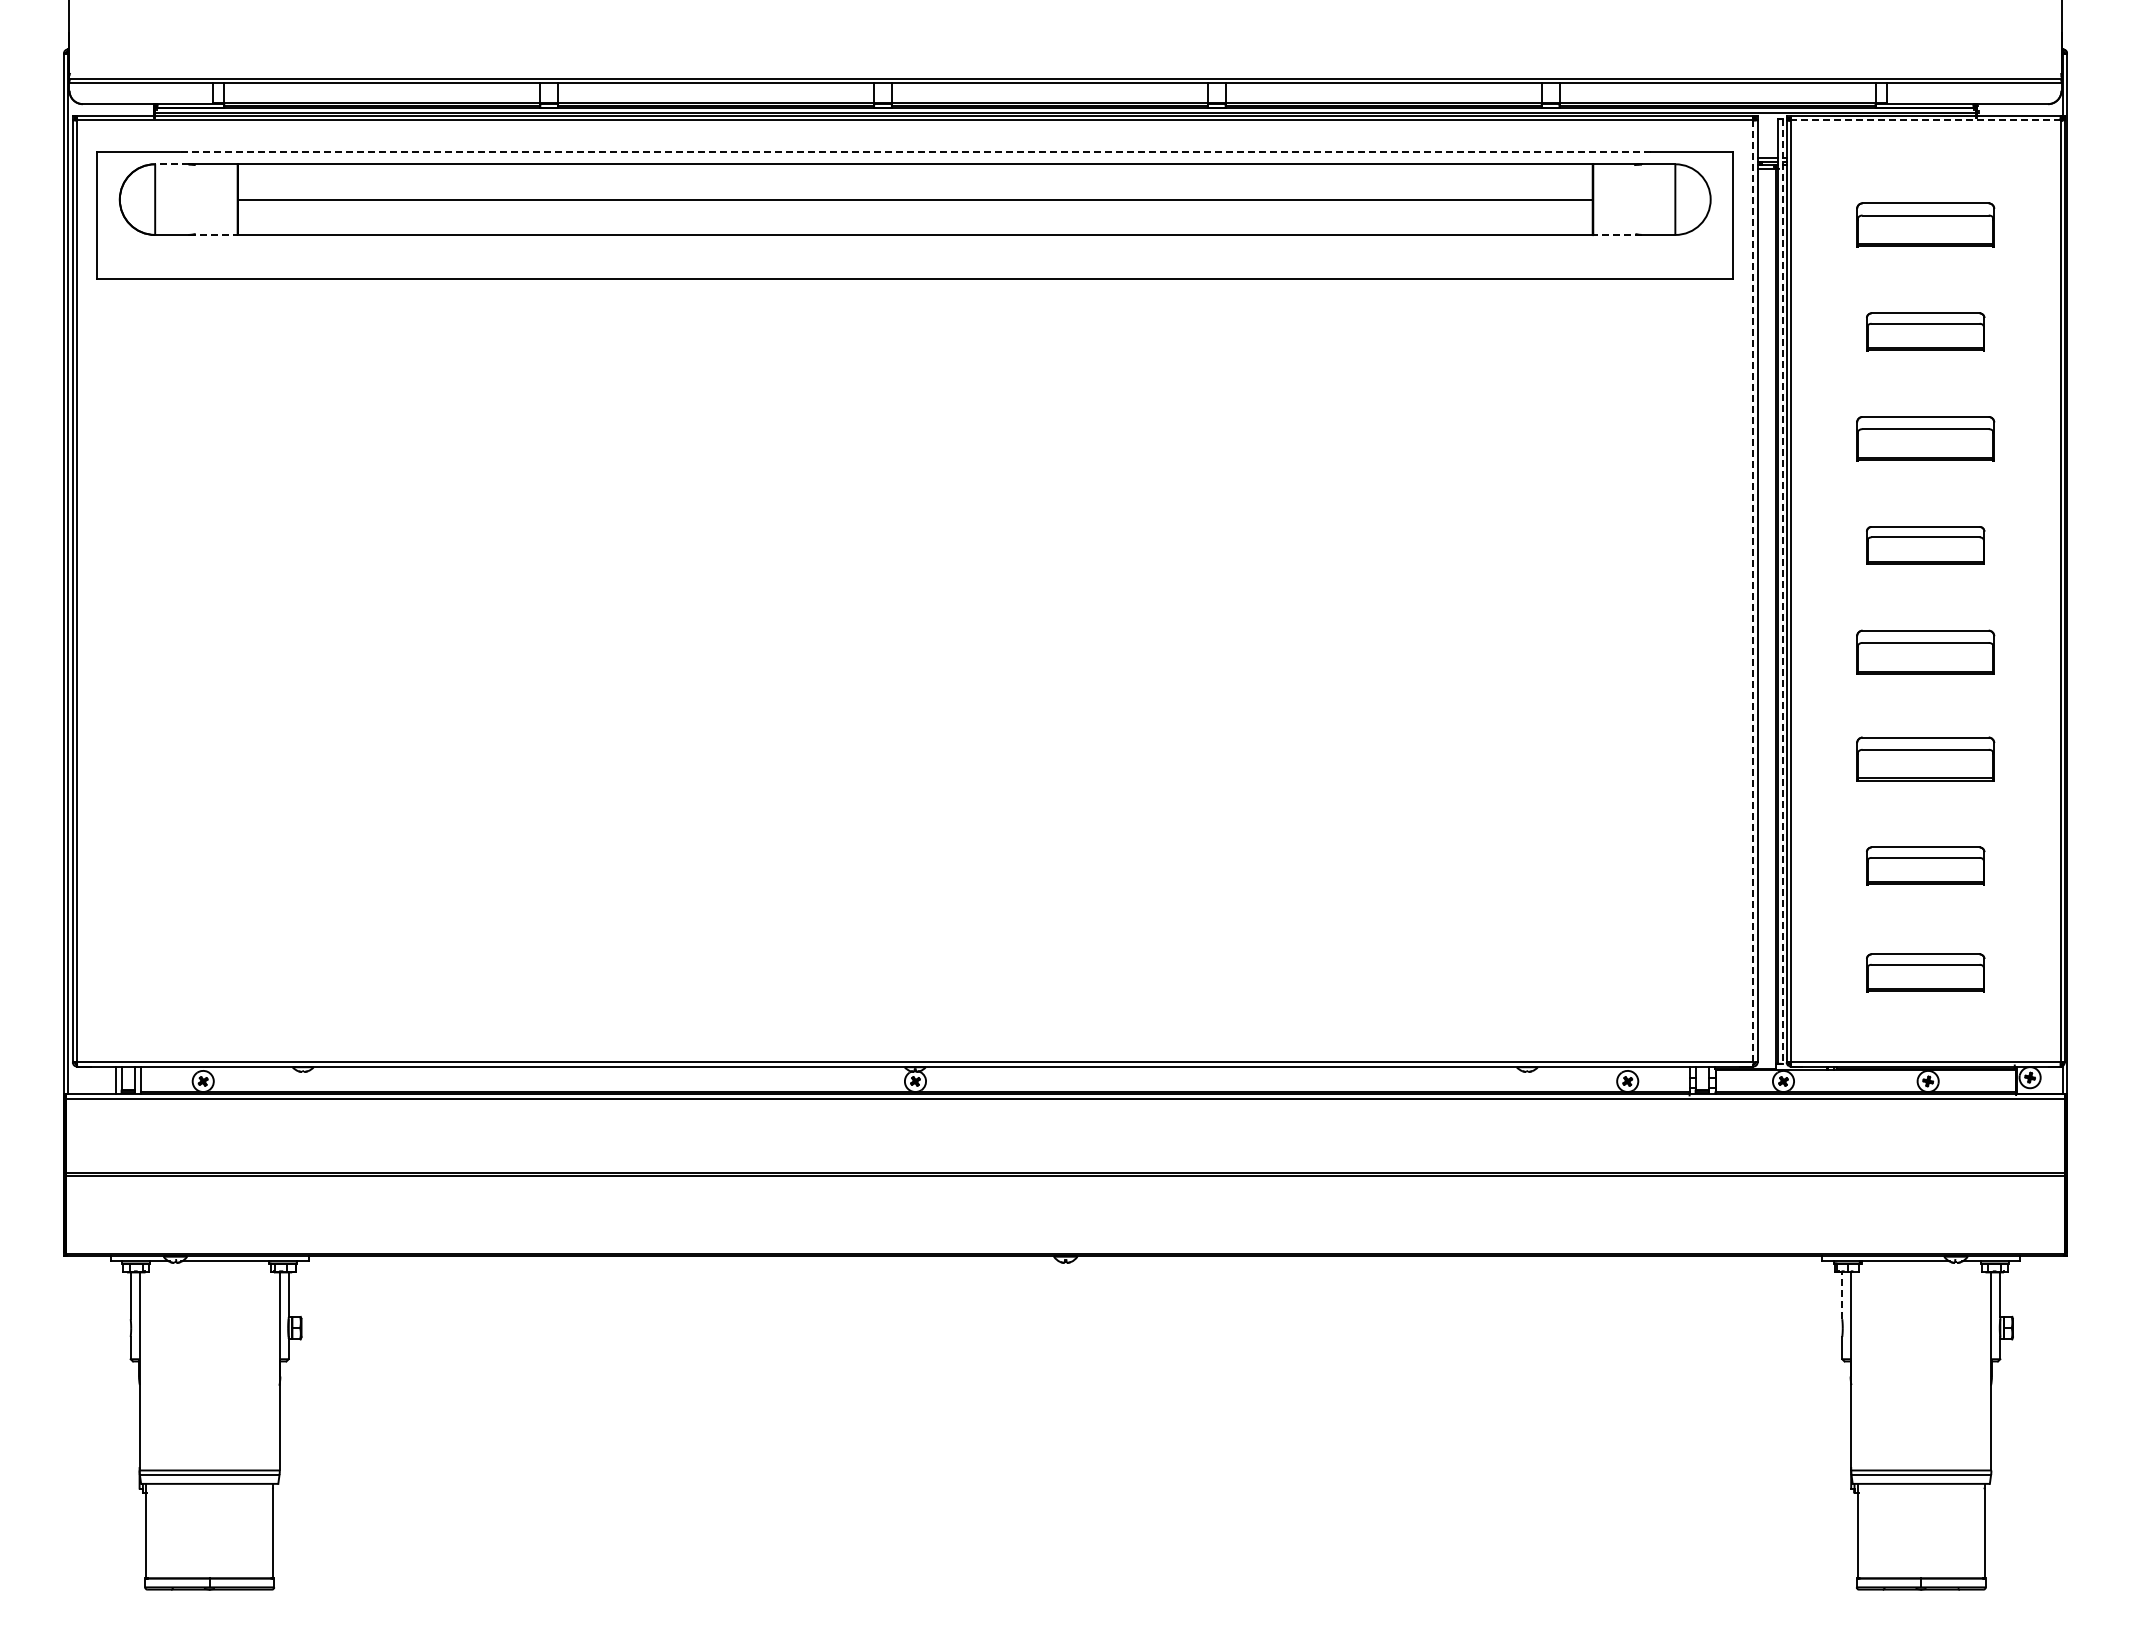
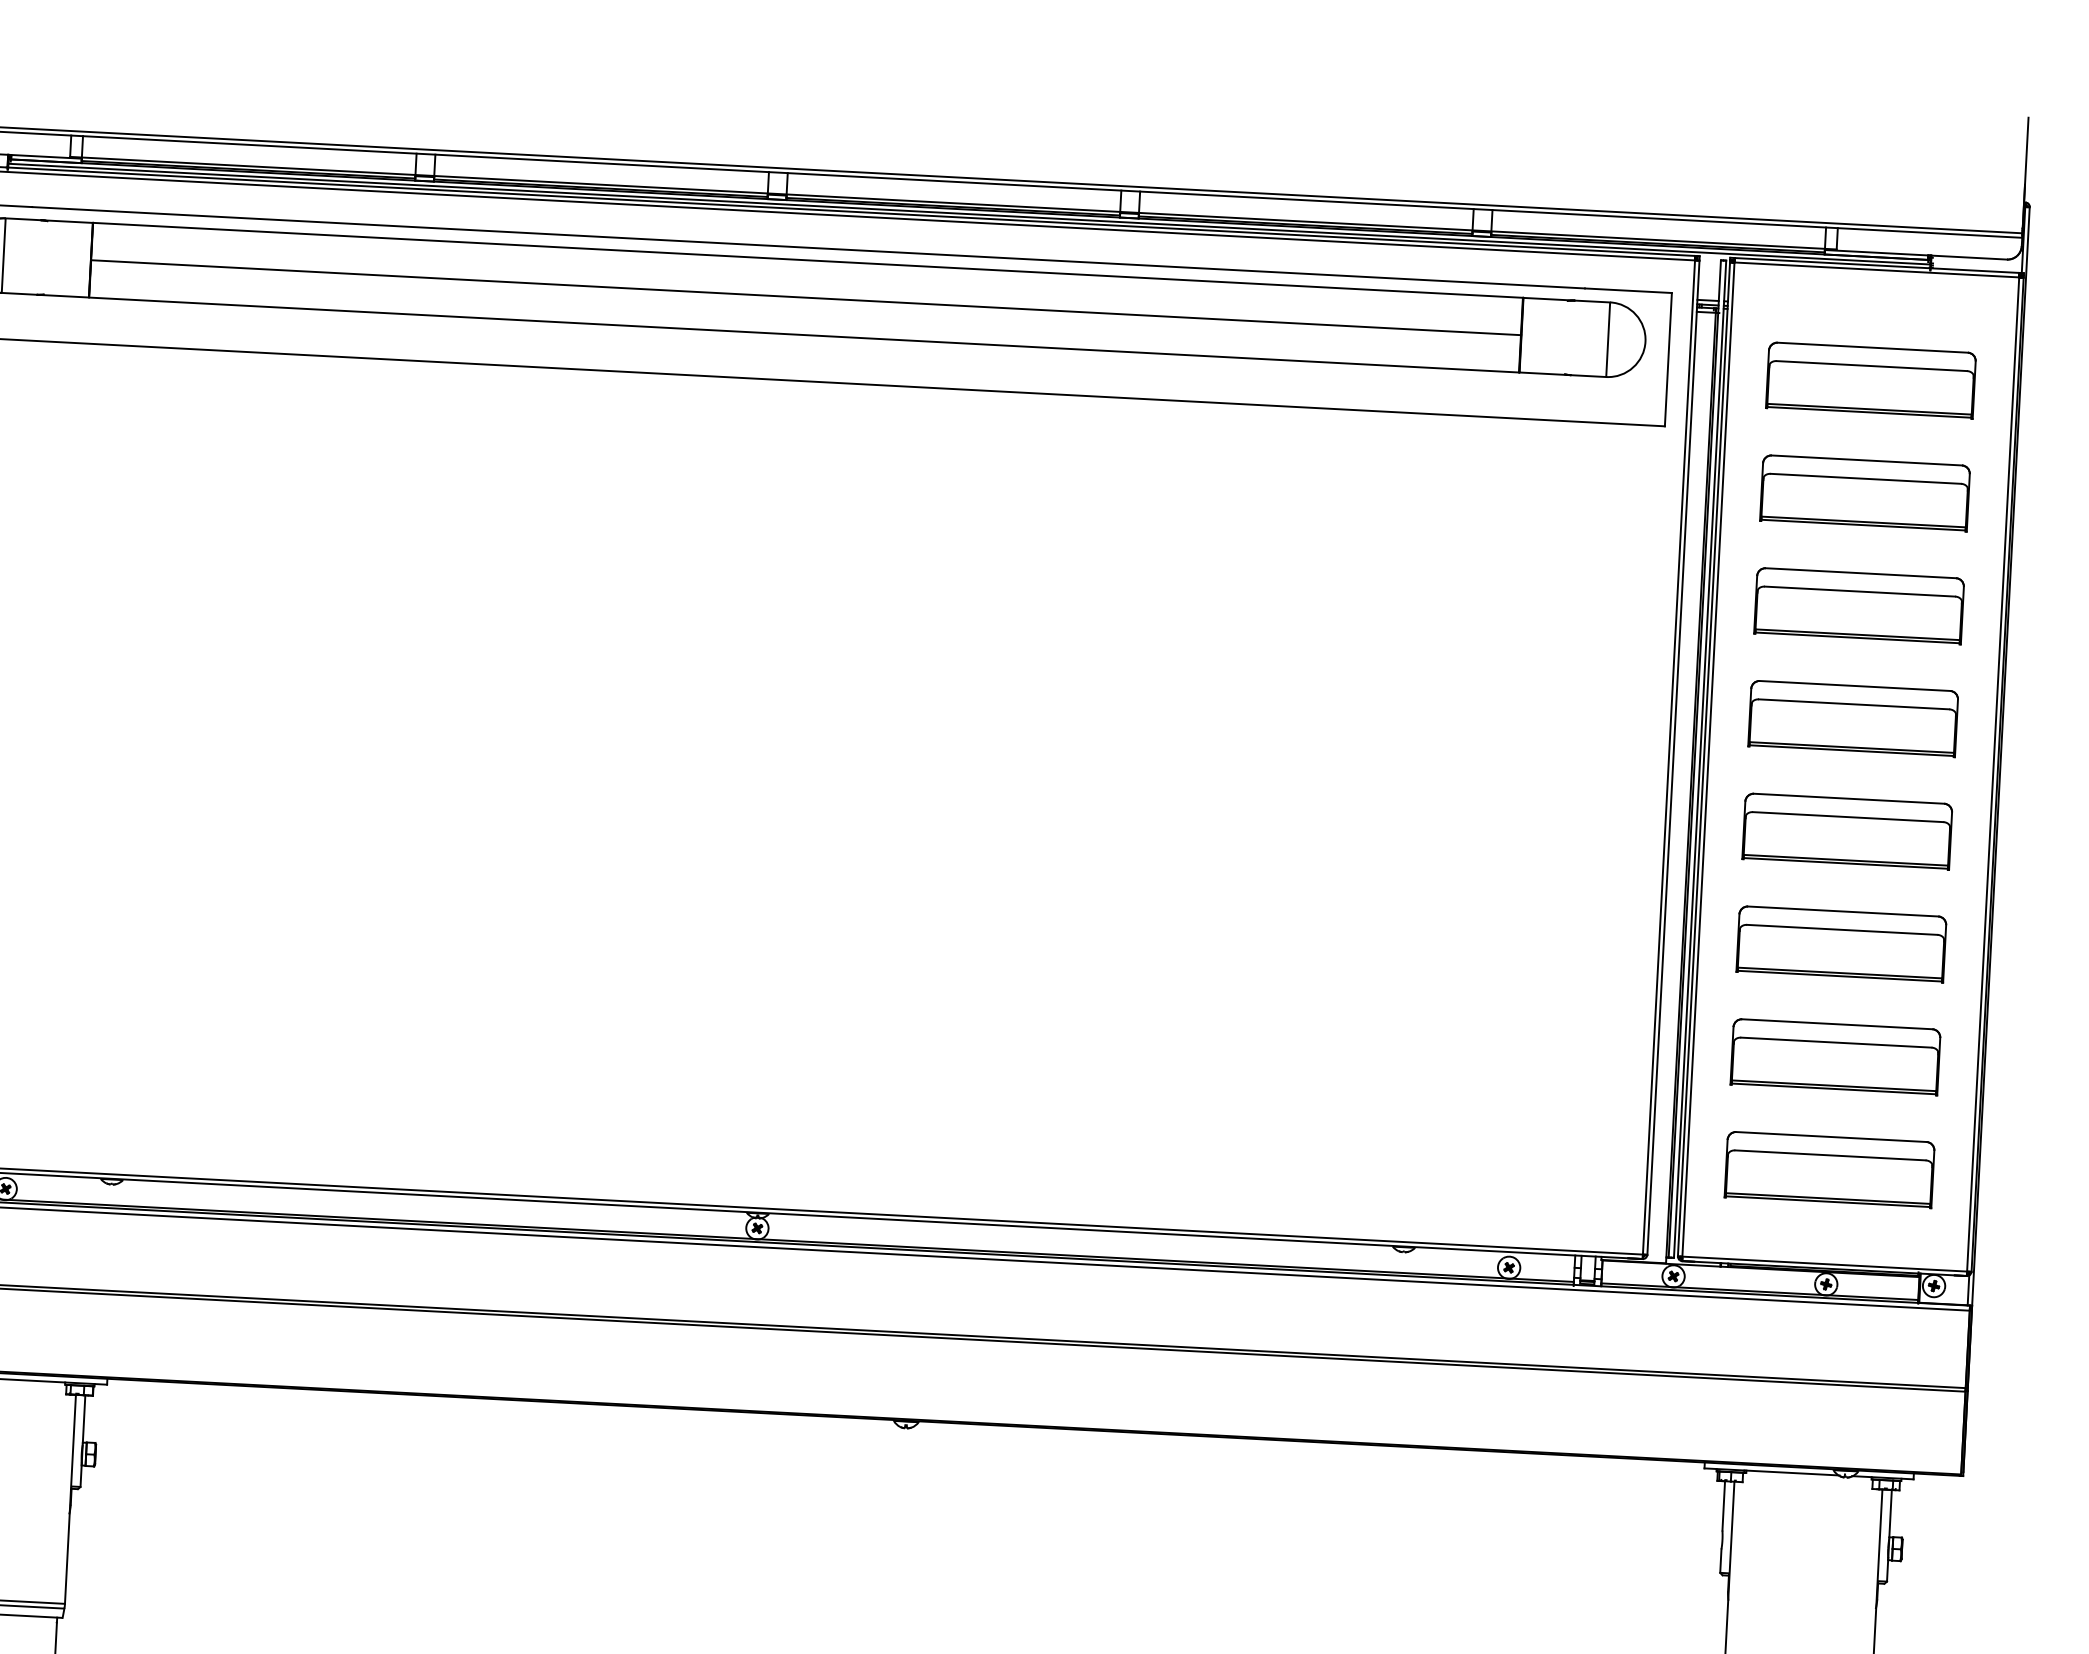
line: (1925, 120) -> (1876, 270), dashed -> solid
line: (915, 152) -> (808, 247), dashed -> solid
line: (171, 164) -> (22, 219), dashed -> solid
part: (1925, 224) -> (1870, 379), size x1.43
line: (213, 234) -> (63, 295), dashed -> solid
line: (1617, 234) -> (1545, 373), dashed -> solid
part: (1925, 331) -> (1864, 492), size x1.67
part: (1925, 438) -> (1859, 605), size x1.43
part: (1925, 545) -> (1853, 718), size x1.67
line: (1753, 591) -> (1669, 757), dashed -> solid
line: (1782, 591) -> (1699, 759), dashed -> solid
part: (1925, 652) -> (1847, 831), size x1.43
part: (1925, 759) -> (1841, 944), size x1.43
part: (1925, 865) -> (1835, 1056), size x1.67
part: (1925, 972) -> (1829, 1169), size x1.67
line: (1842, 1295) -> (1723, 1505), dashed -> solid

